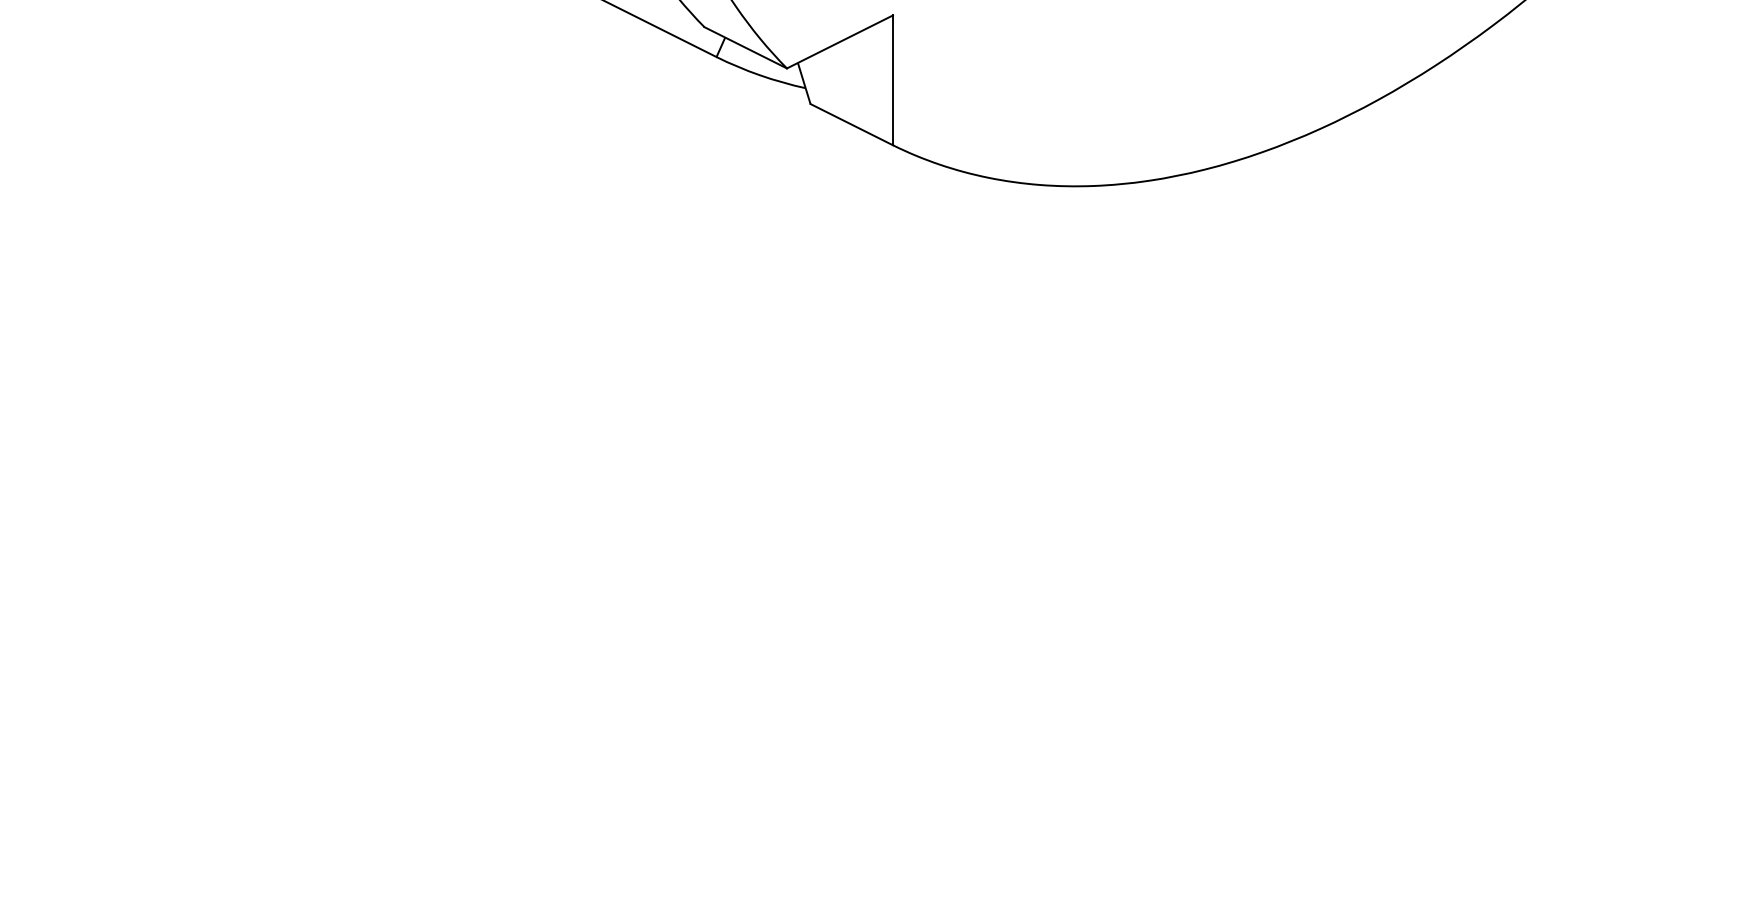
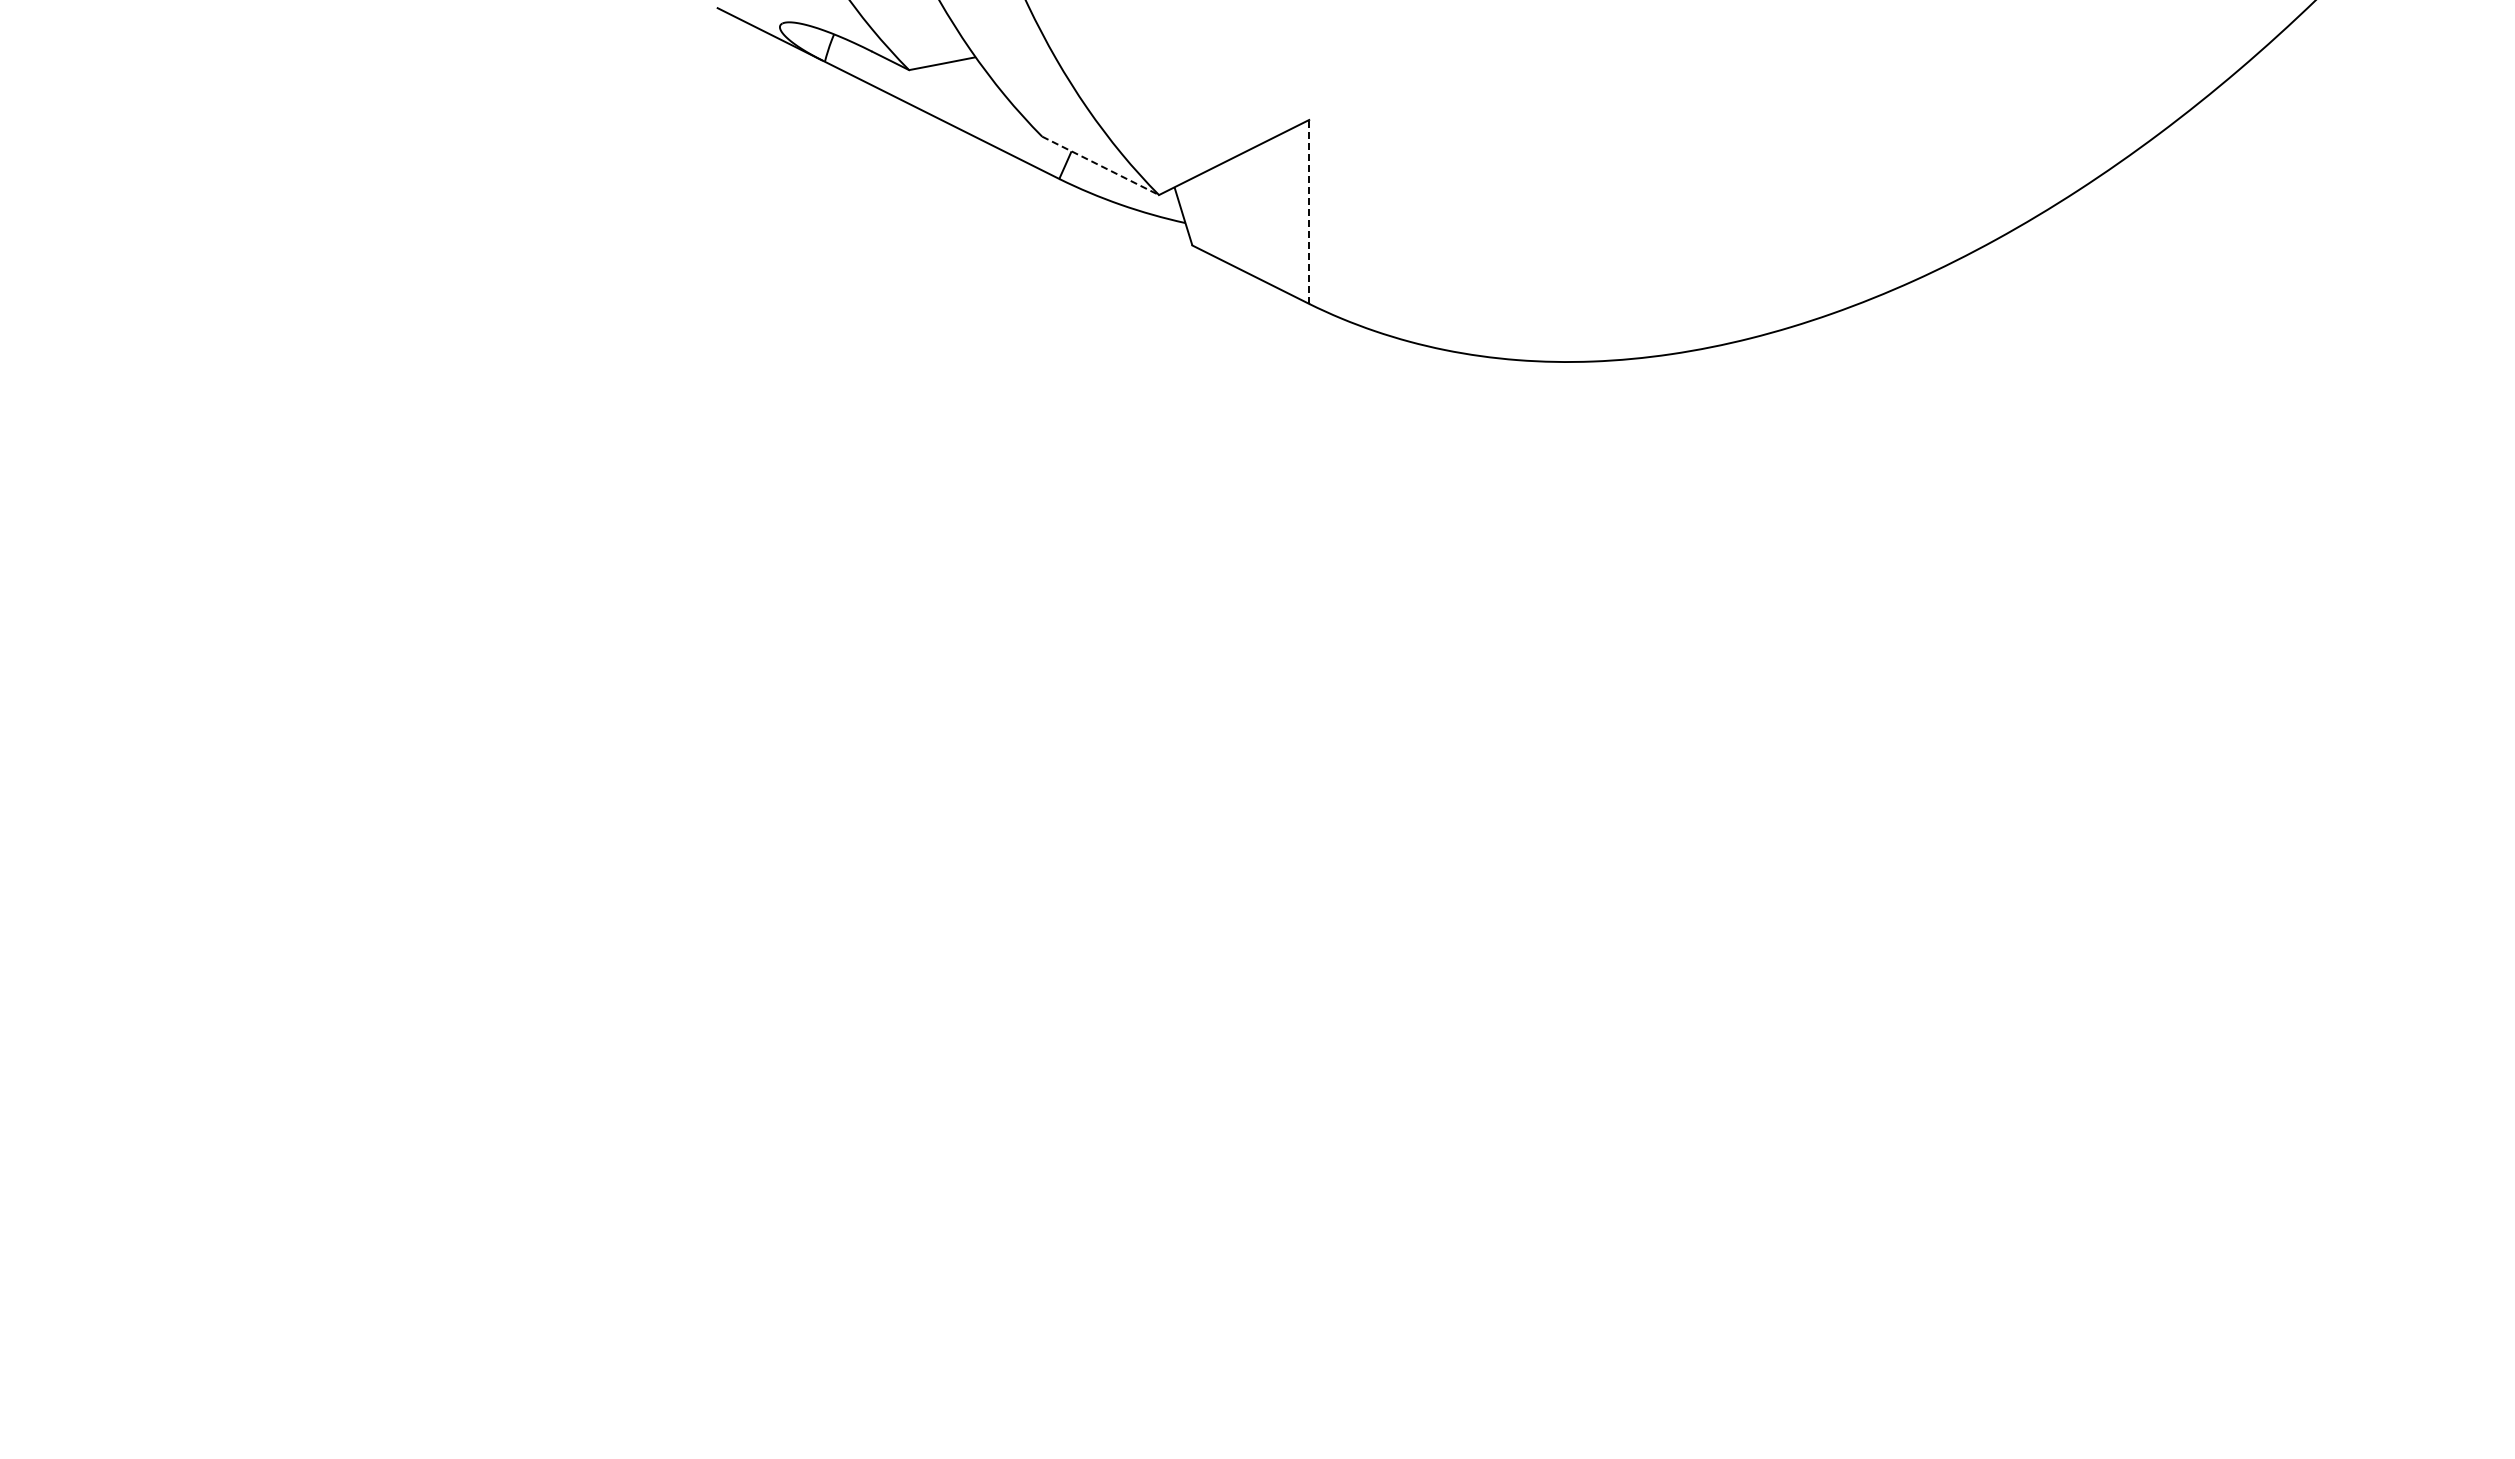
line: (746, 48) -> (1101, 166), solid -> dashed
line: (893, 80) -> (1309, 211), solid -> dashed

